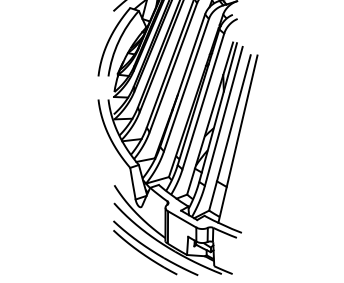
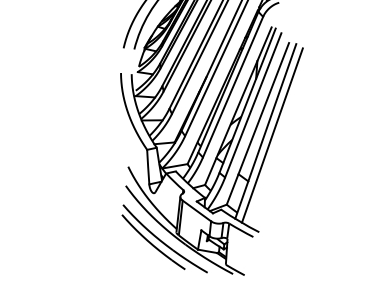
line: (244, 141) -> (272, 134), added

